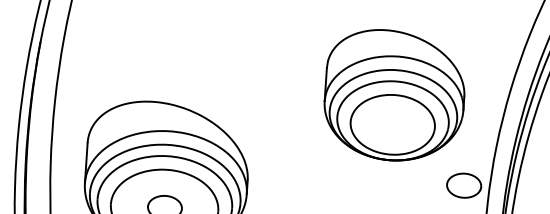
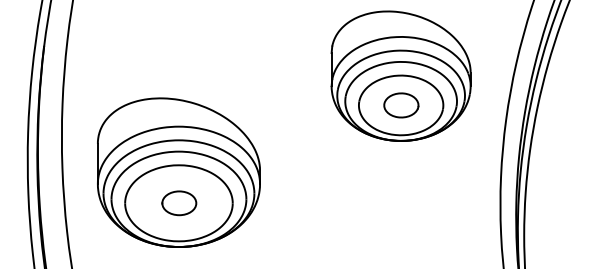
part: (464, 185) -> (401, 105), moved

